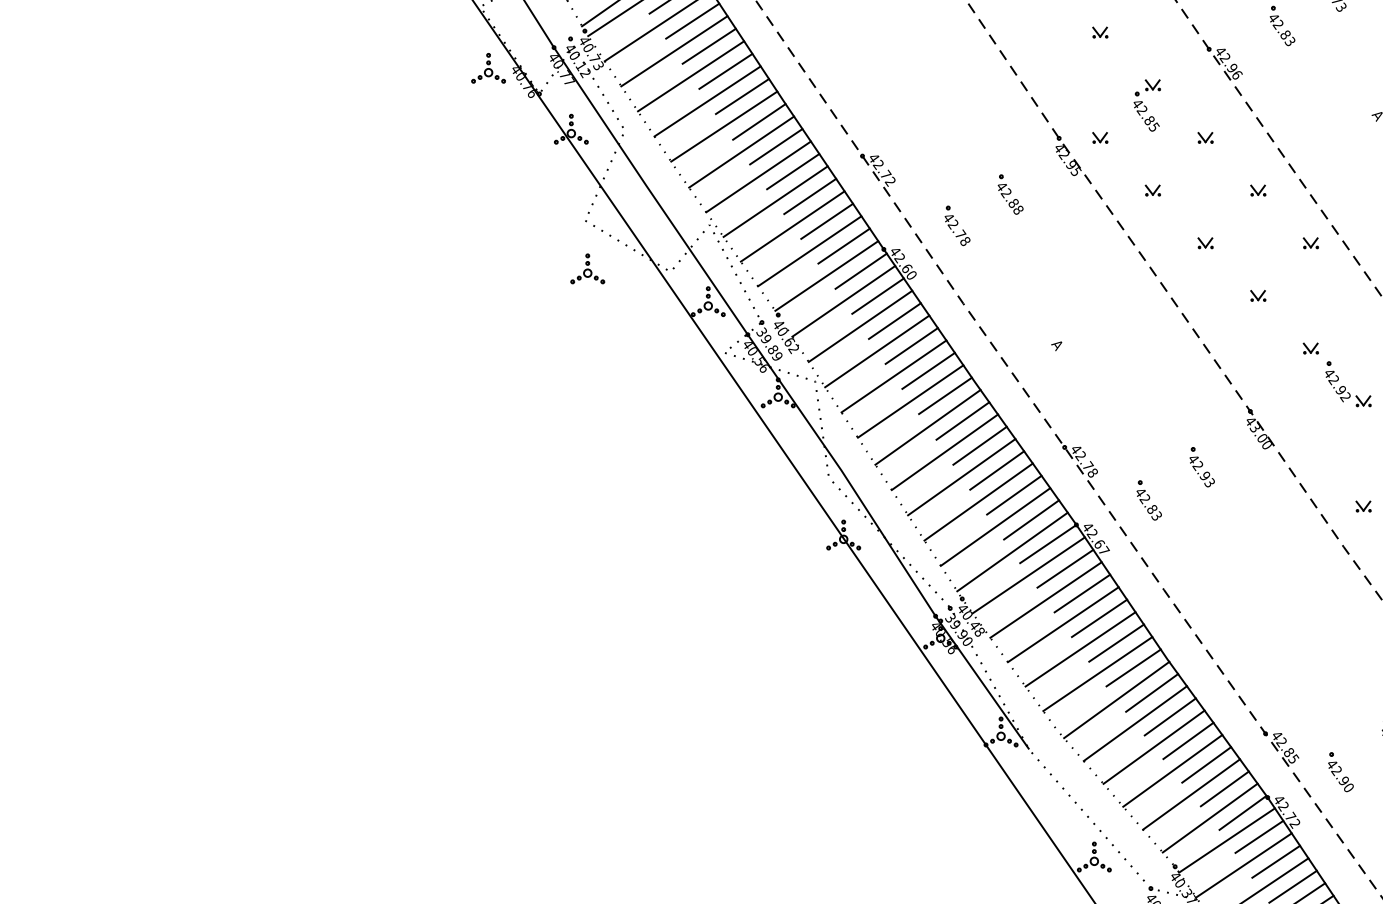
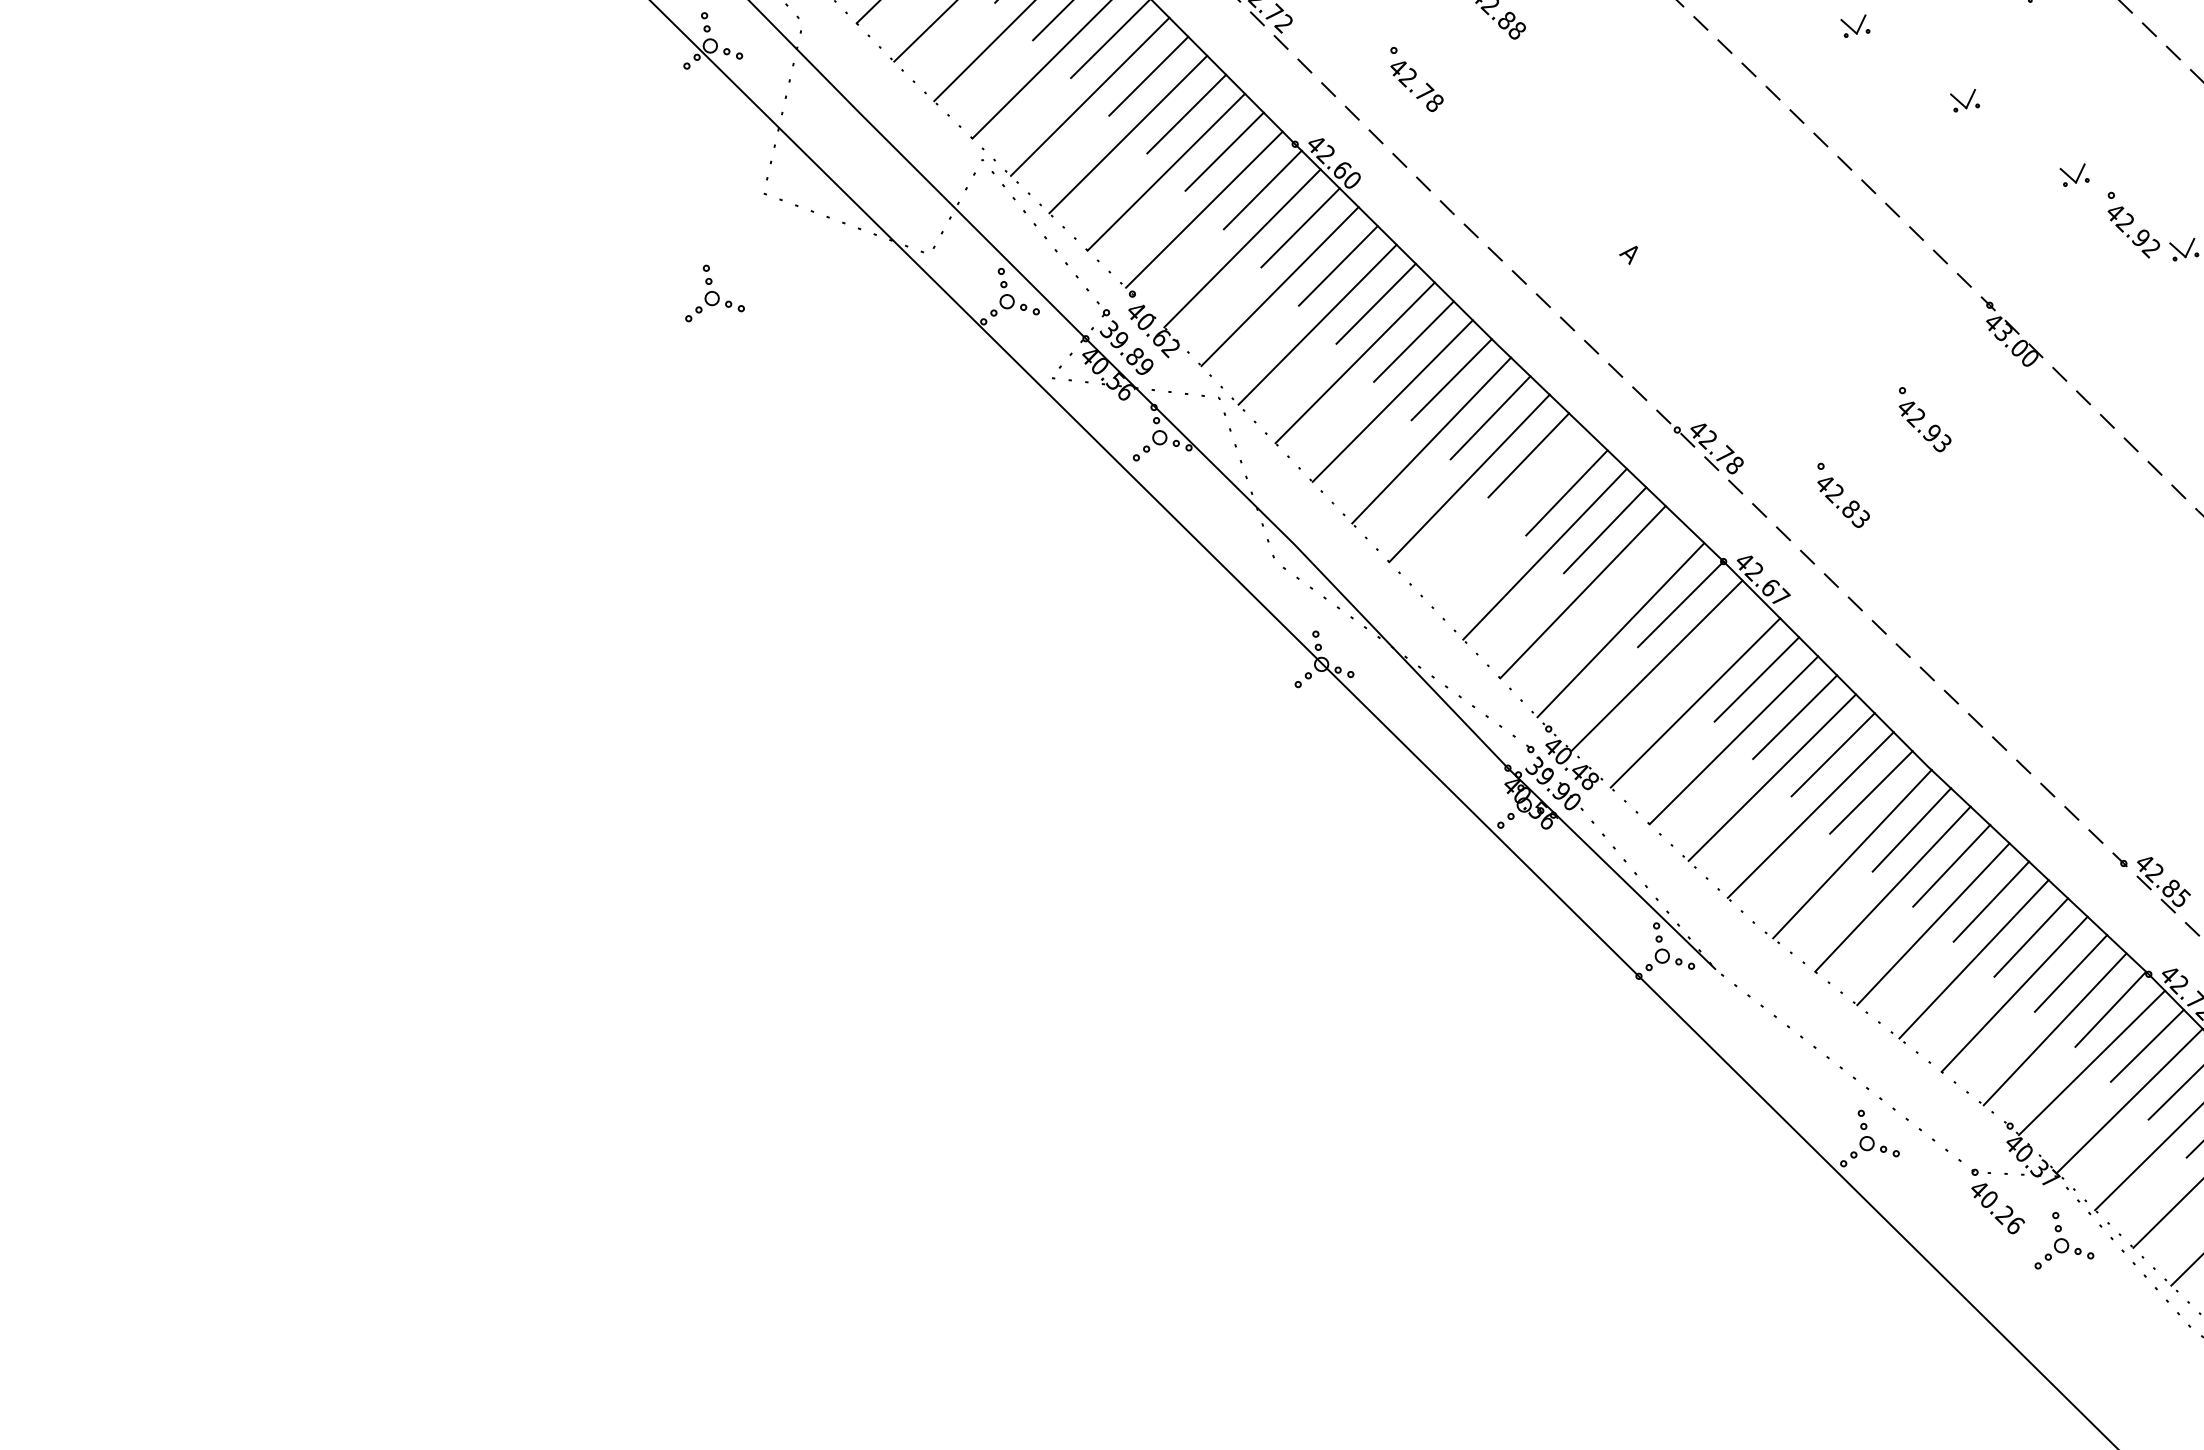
part: (587, 268) -> (710, 290), moved
line: (961, 477) -> (1506, 516), removed
line: (1031, 519) -> (1643, 567), removed
line: (1065, 568) -> (1718, 641), removed

